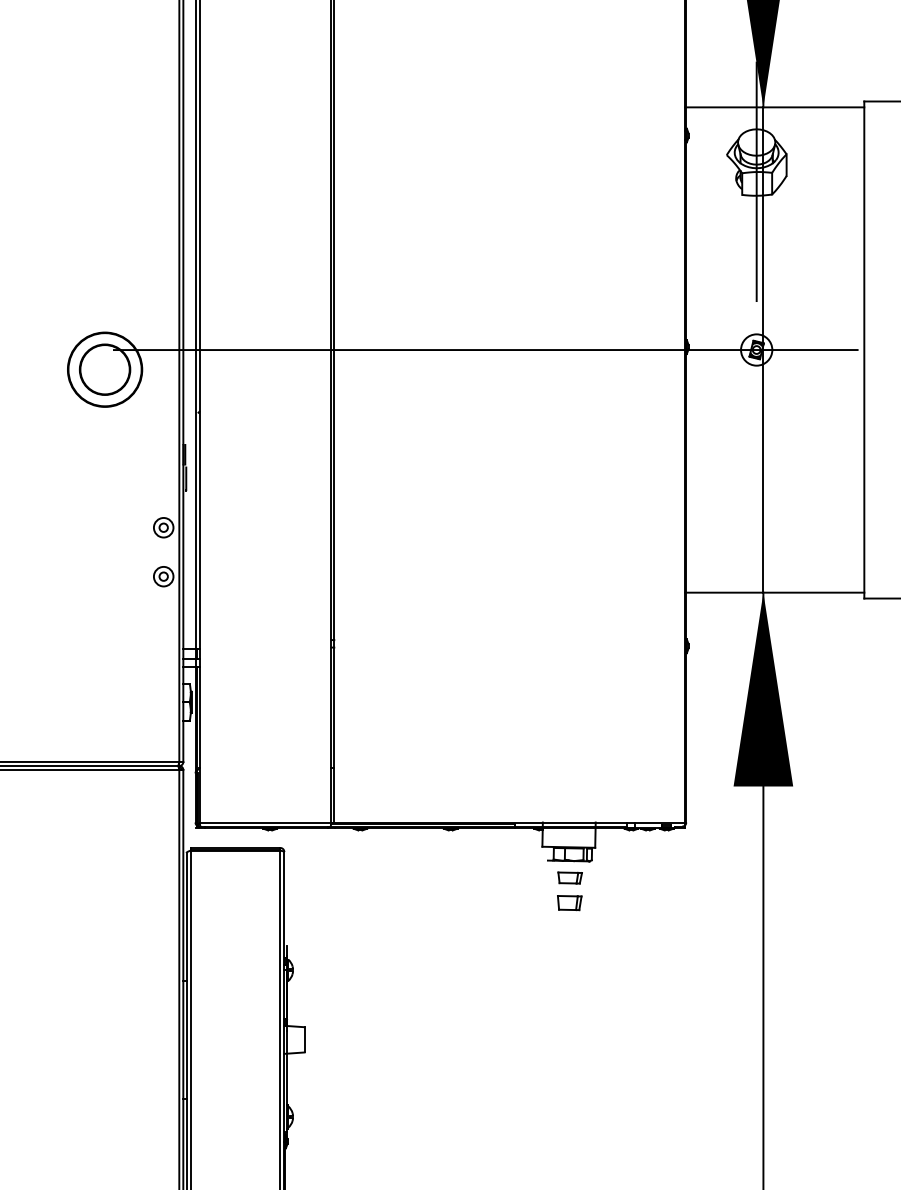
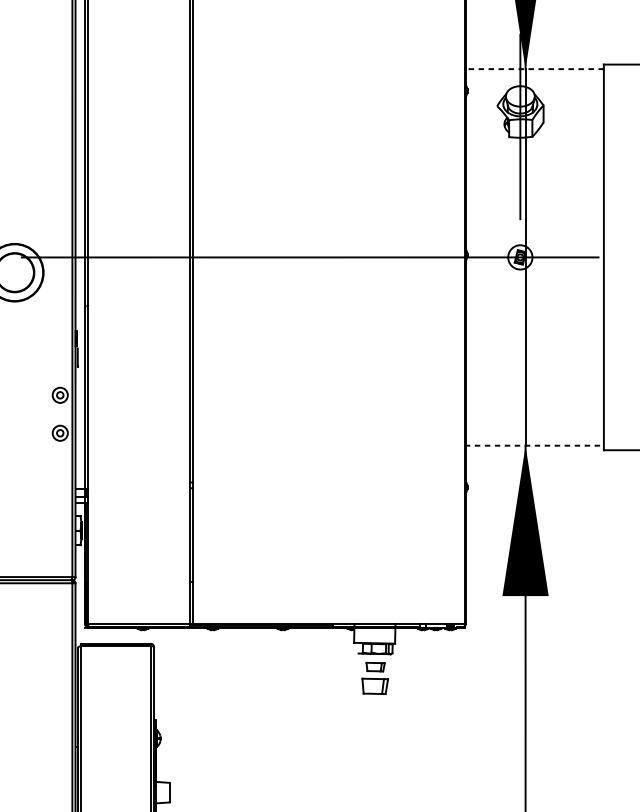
line: (774, 107) -> (534, 69), solid -> dashed
line: (774, 592) -> (534, 445), solid -> dashed
part: (569, 903) -> (375, 686), size x1.4

